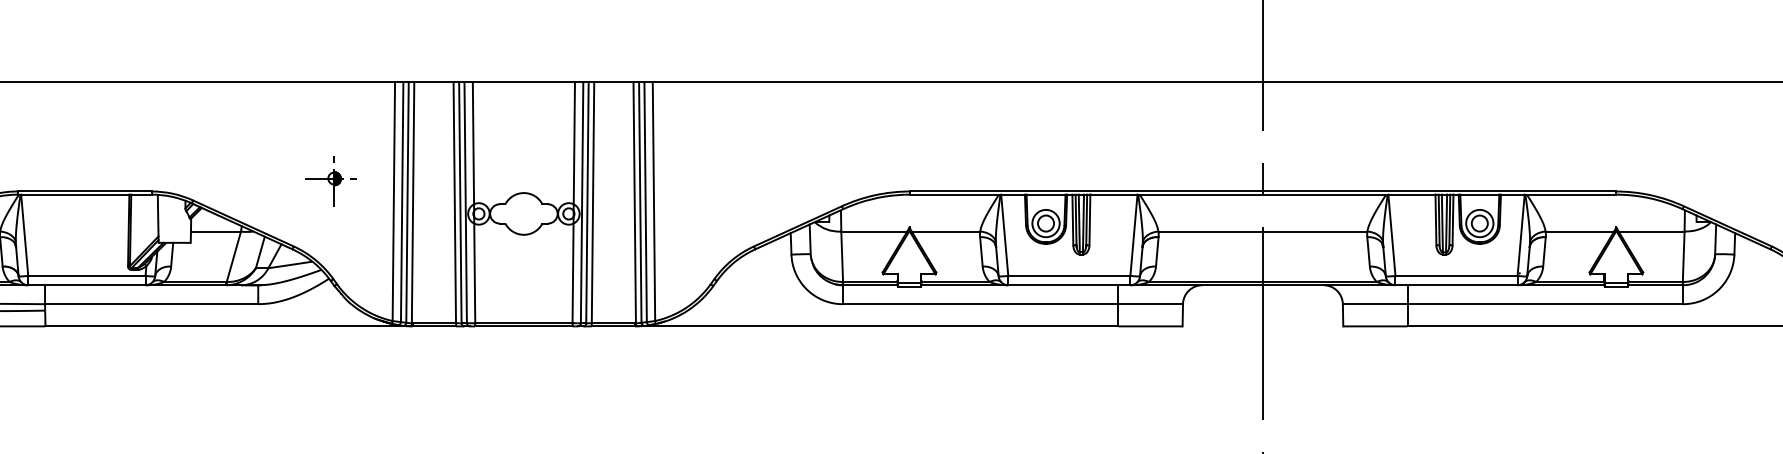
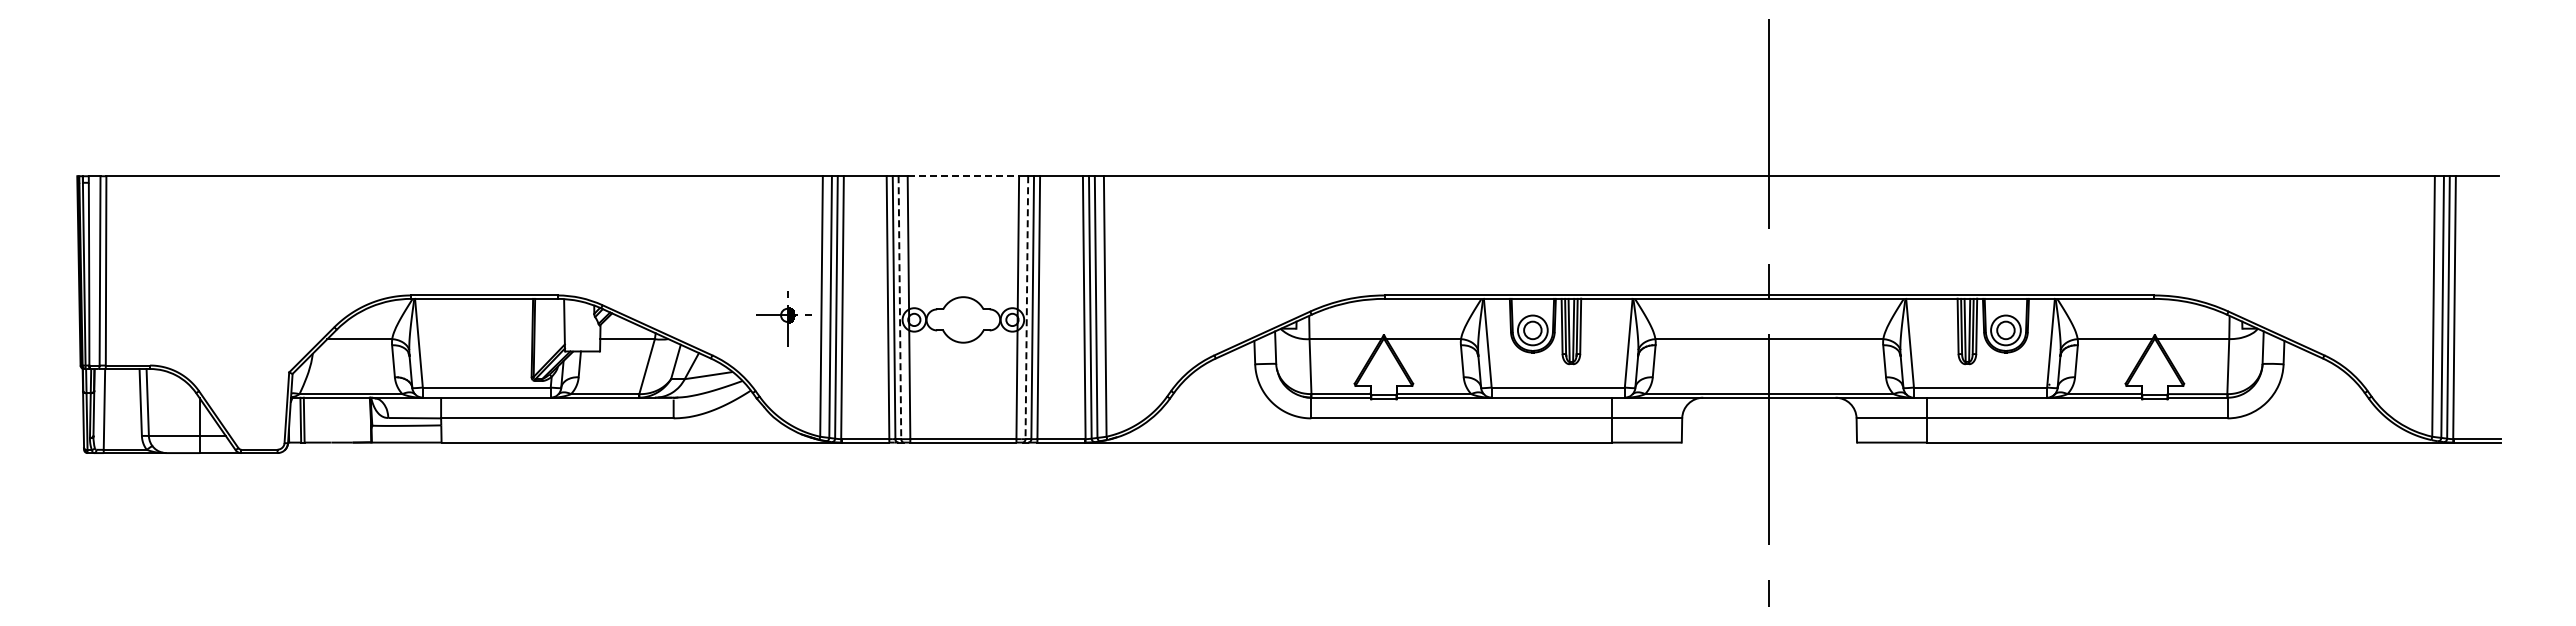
line: (524, 82) -> (963, 176), solid -> dashed
part: (330, 181) -> (783, 318), moved
line: (465, 203) -> (899, 308), solid -> dashed
line: (581, 203) -> (1026, 308), solid -> dashed

